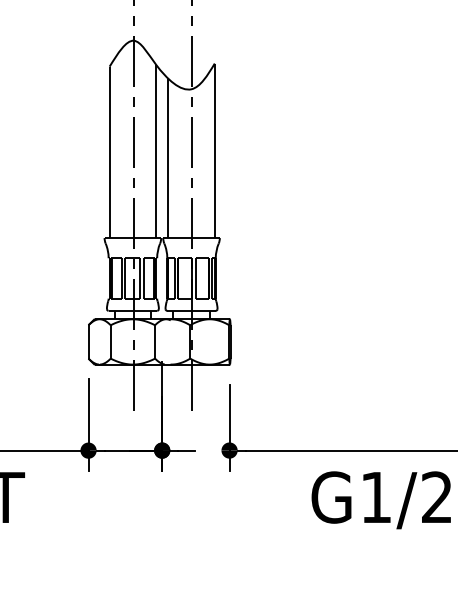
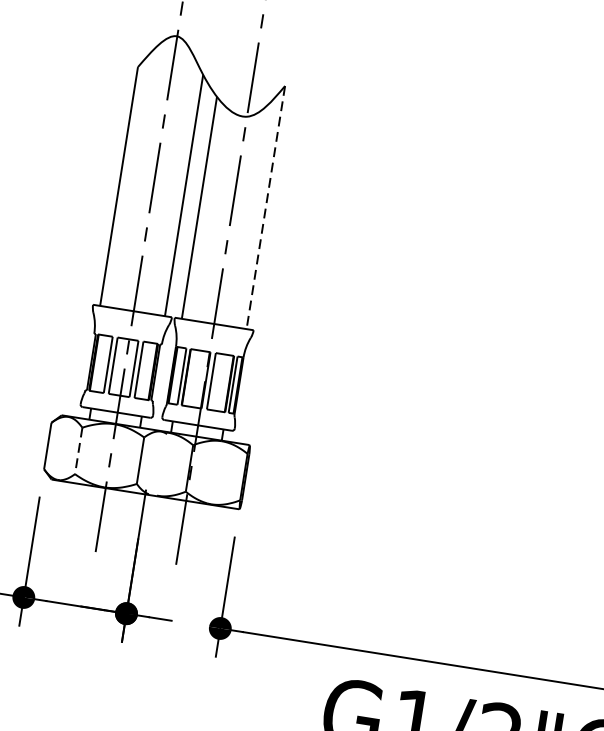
line: (214, 151) -> (265, 208), solid -> dashed
line: (110, 341) -> (78, 450), solid -> dashed

